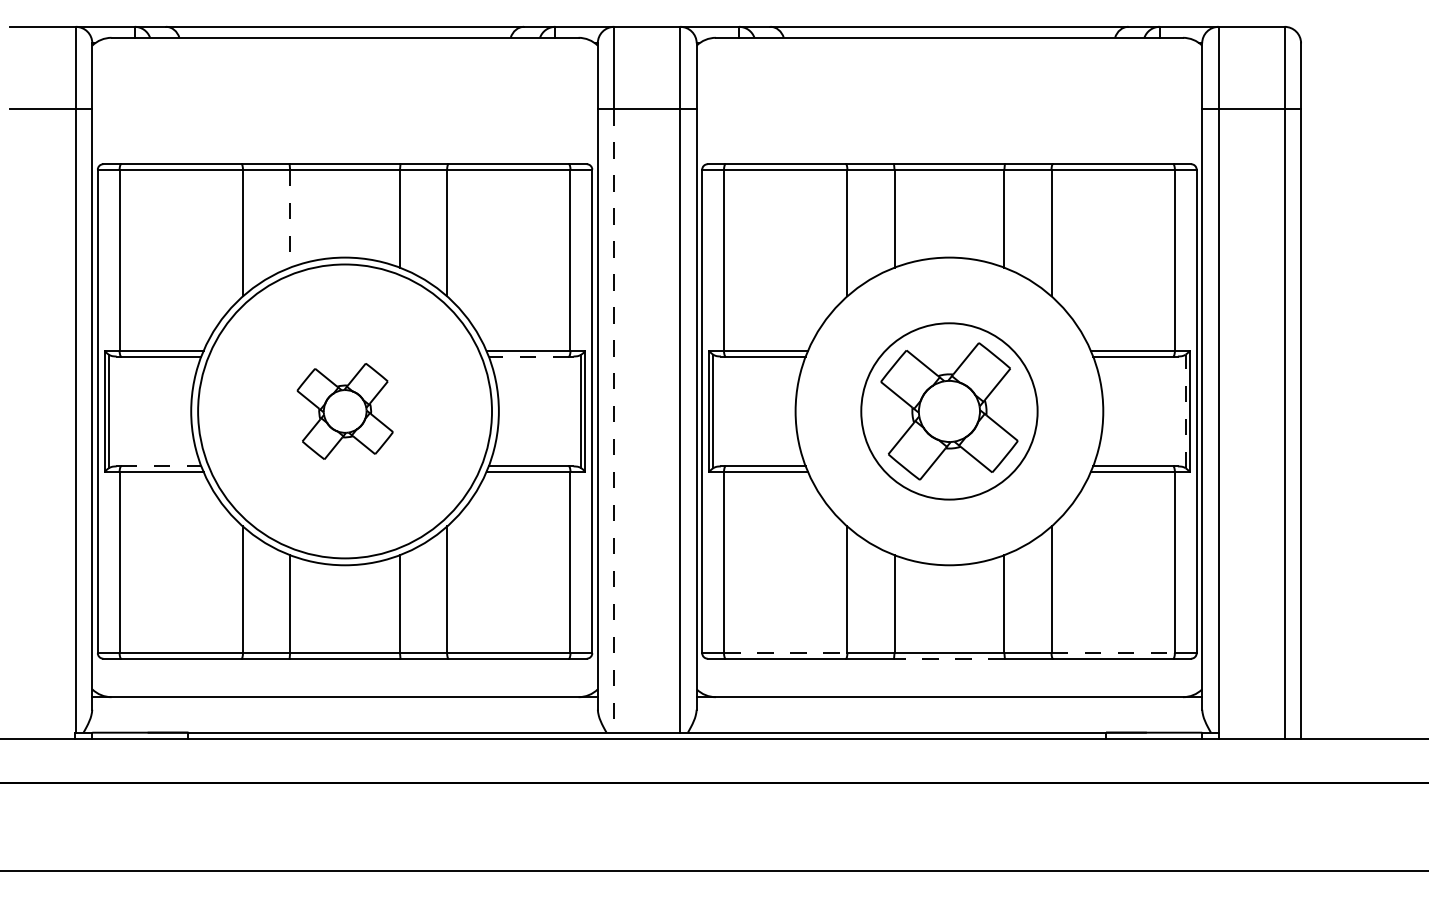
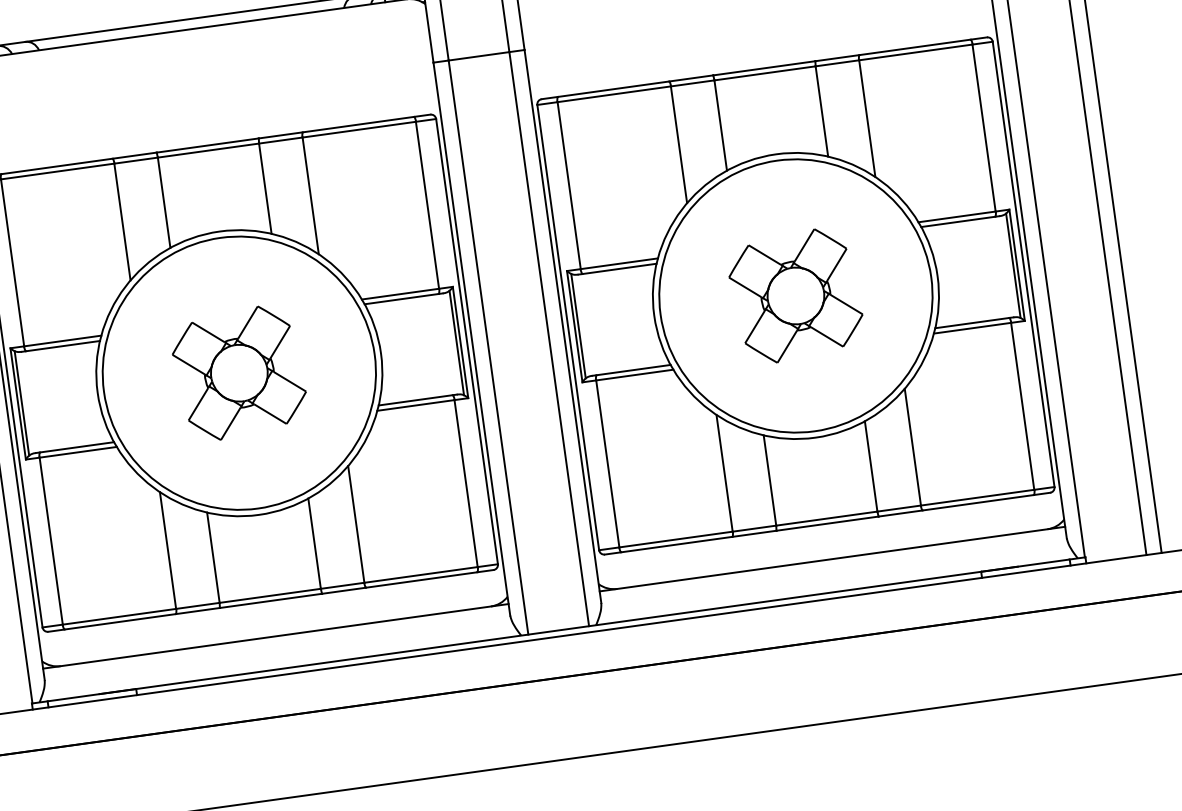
line: (290, 219) -> (164, 203), dashed -> solid
line: (528, 356) -> (401, 299), dashed -> solid
part: (345, 411) -> (239, 373), size x1.43
circle: (949, 411) -> (795, 296), size x1.67
line: (1185, 411) -> (1013, 265), dashed -> solid
line: (614, 420) -> (488, 347), dashed -> solid
line: (161, 466) -> (77, 447), dashed -> solid
line: (785, 653) -> (675, 539), dashed -> solid
line: (1113, 653) -> (977, 497), dashed -> solid
line: (948, 658) -> (826, 523), dashed -> solid

